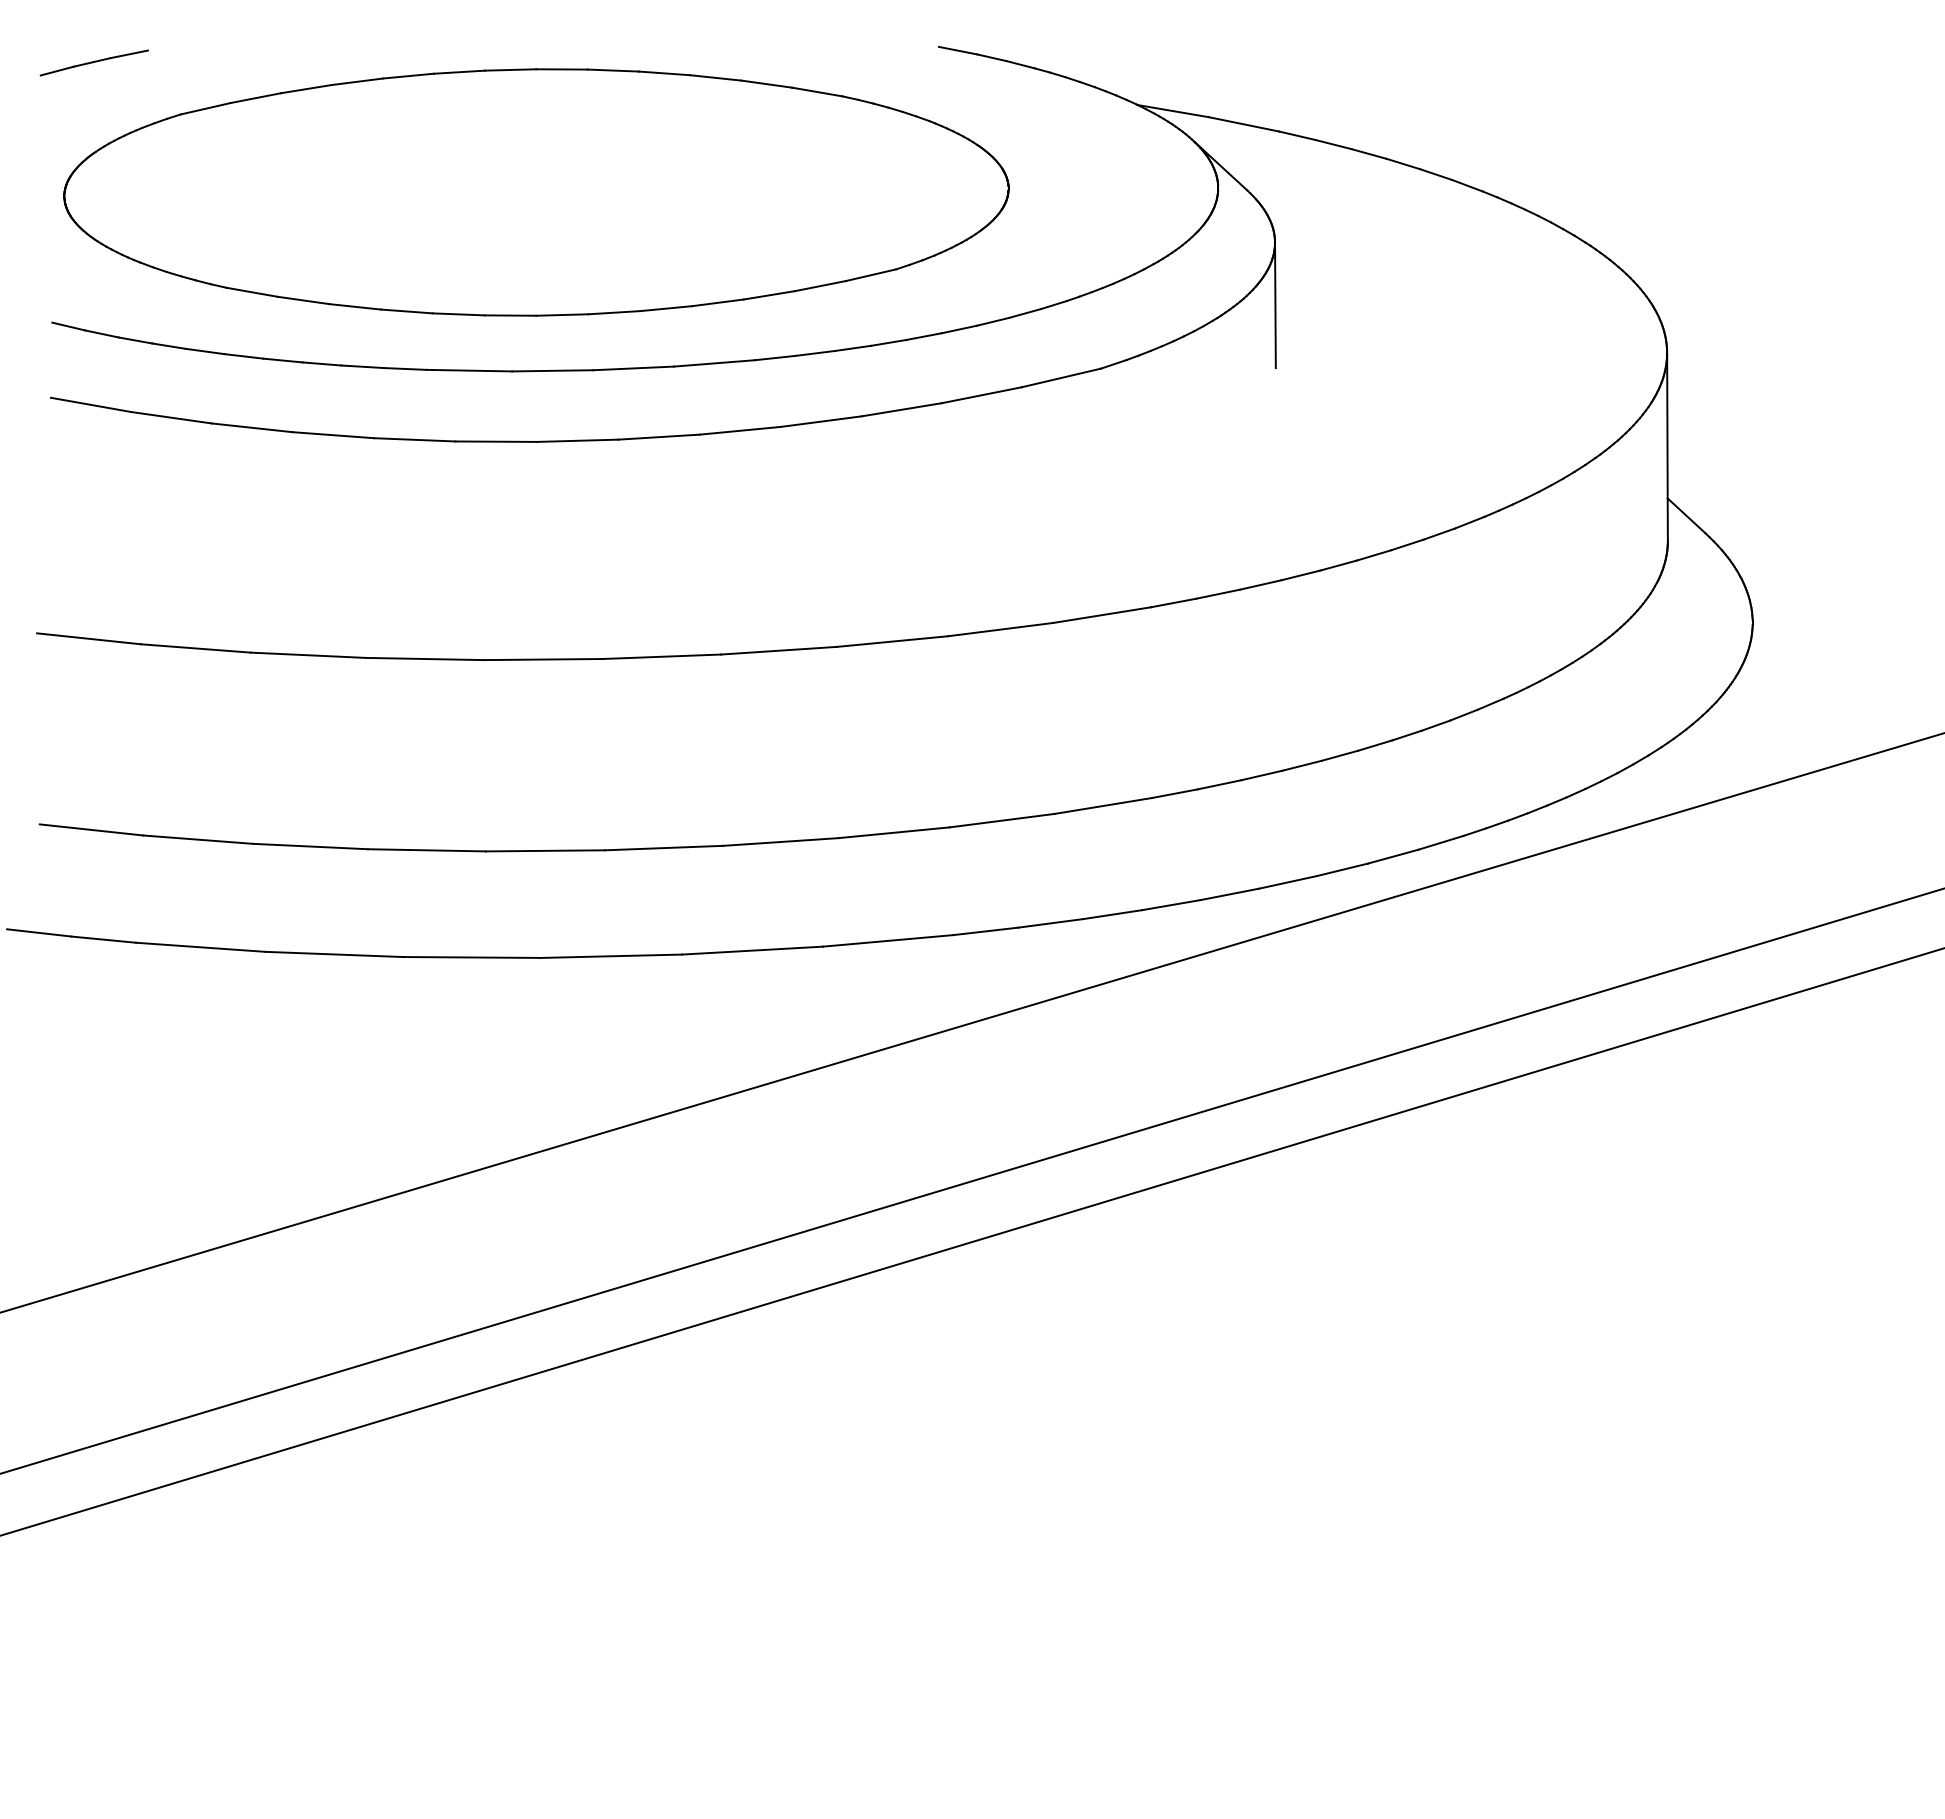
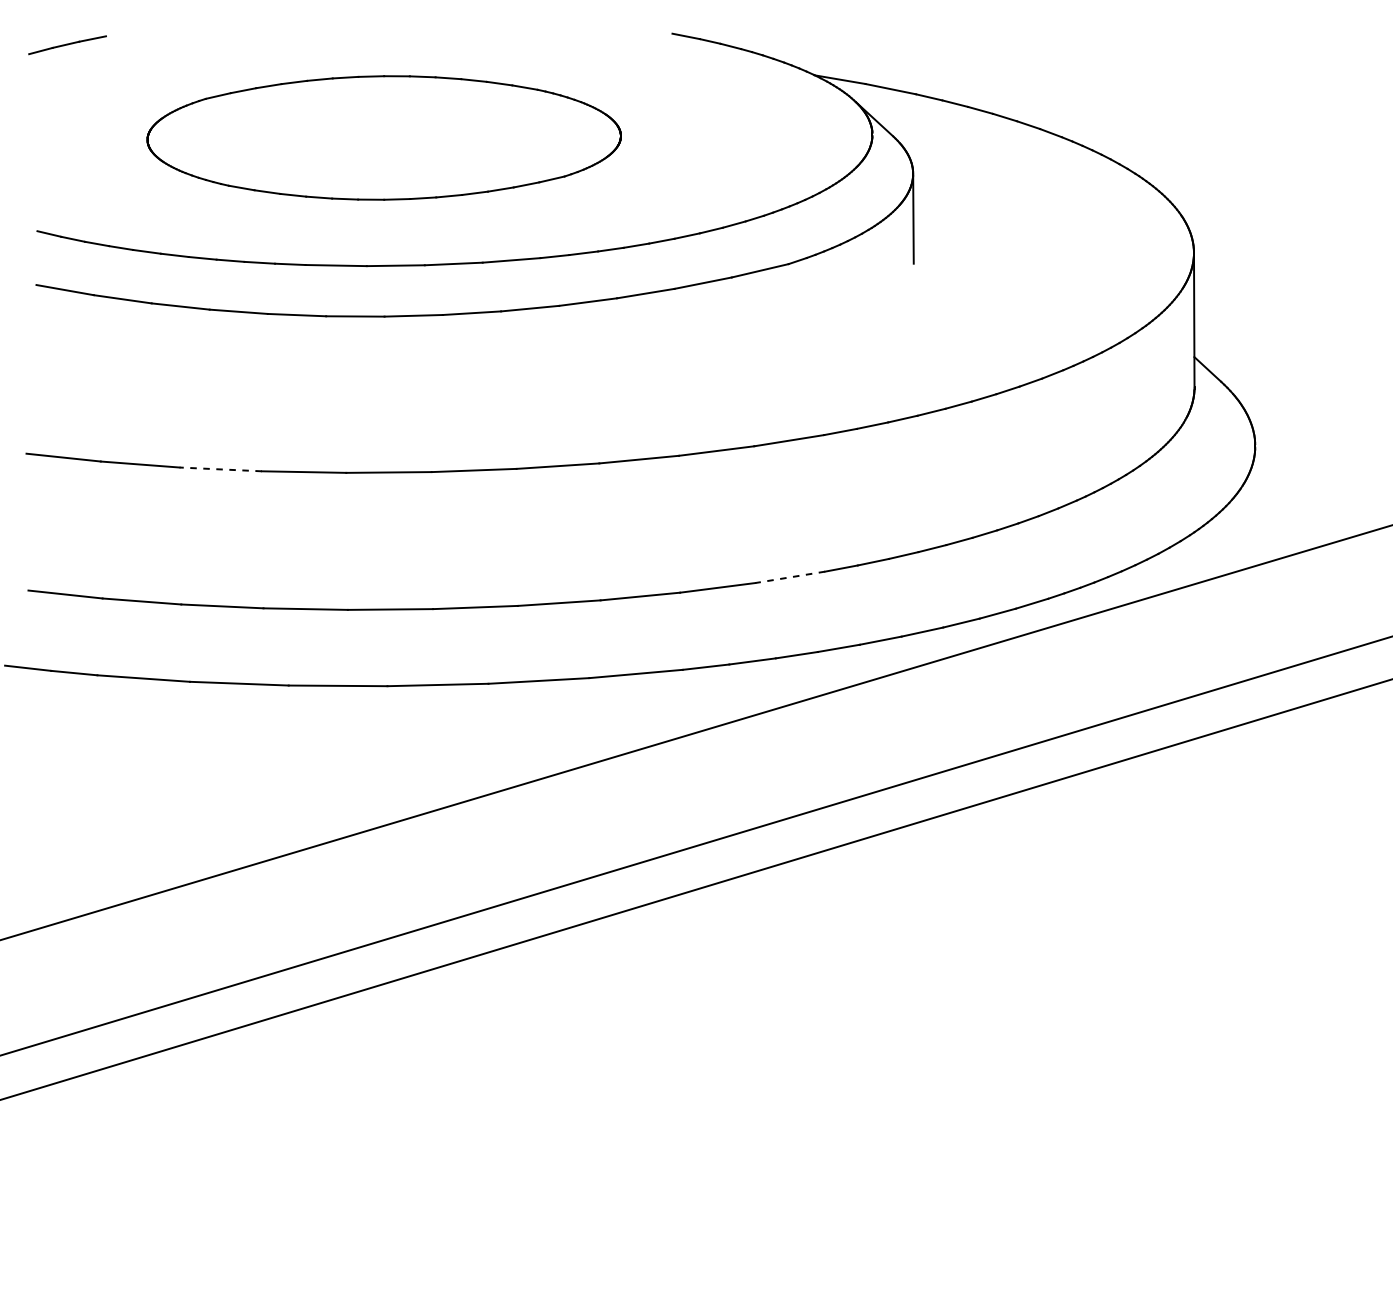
part: (536, 192) -> (384, 137), size x0.7
line: (308, 655) -> (220, 469), solid -> dashed
line: (1102, 806) -> (789, 577), solid -> dashed

